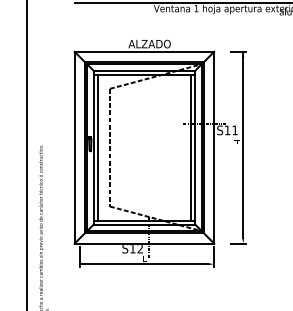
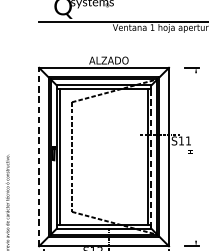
line: (243, 144) -> (196, 154), removed
line: (74, 147) -> (38, 156), solid -> dashed
line: (195, 150) -> (151, 159), solid -> dashed

